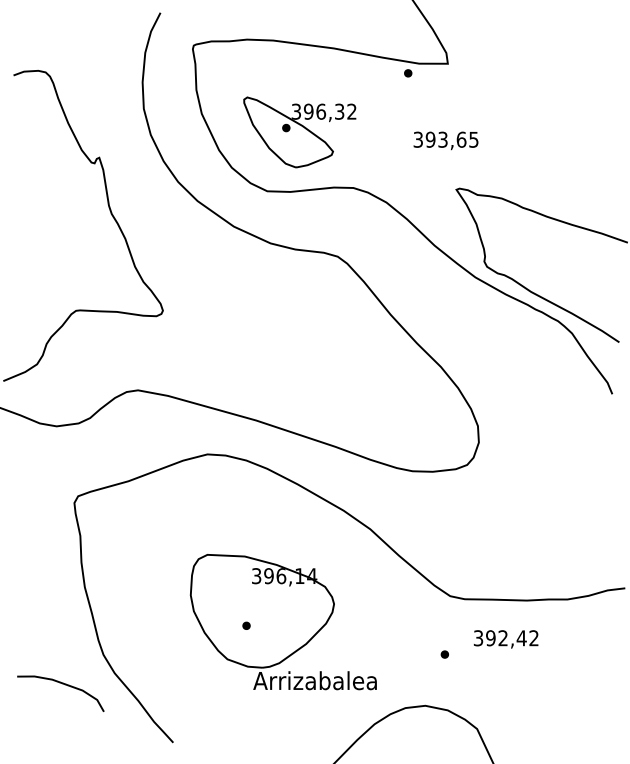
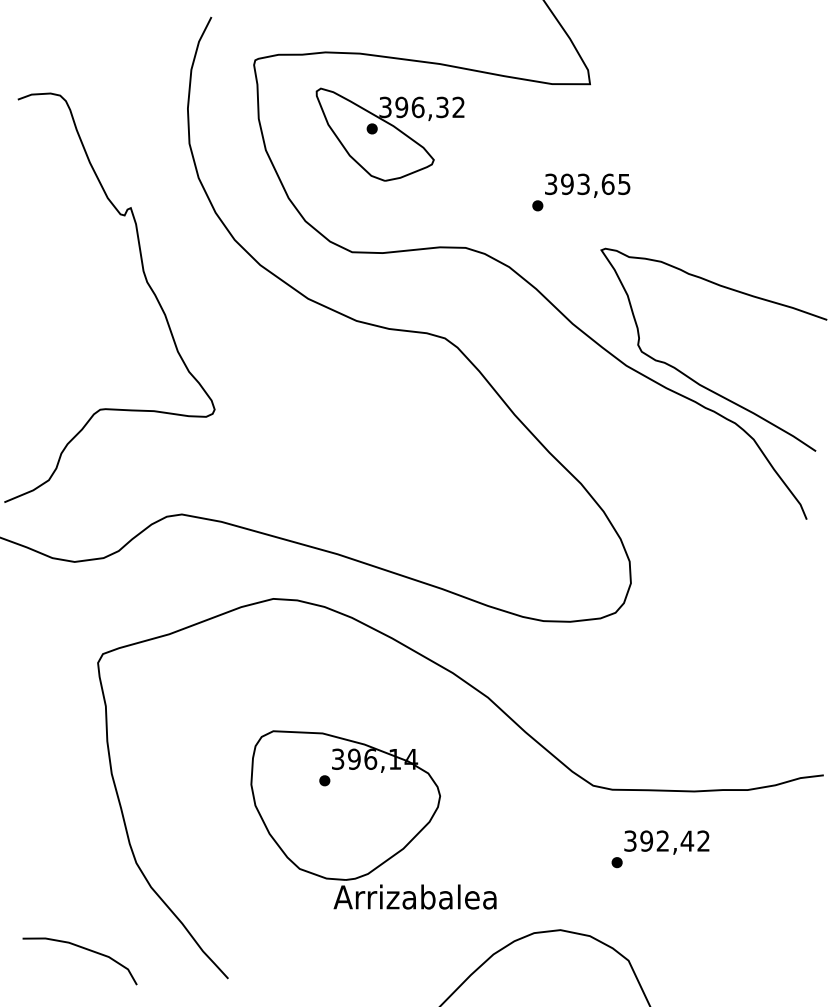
part: (407, 73) -> (537, 205), moved
part: (299, 132) -> (389, 134), moved
part: (246, 625) -> (324, 780), moved
part: (444, 654) -> (616, 862), moved
curve: (64, 684) -> (84, 949), moved

